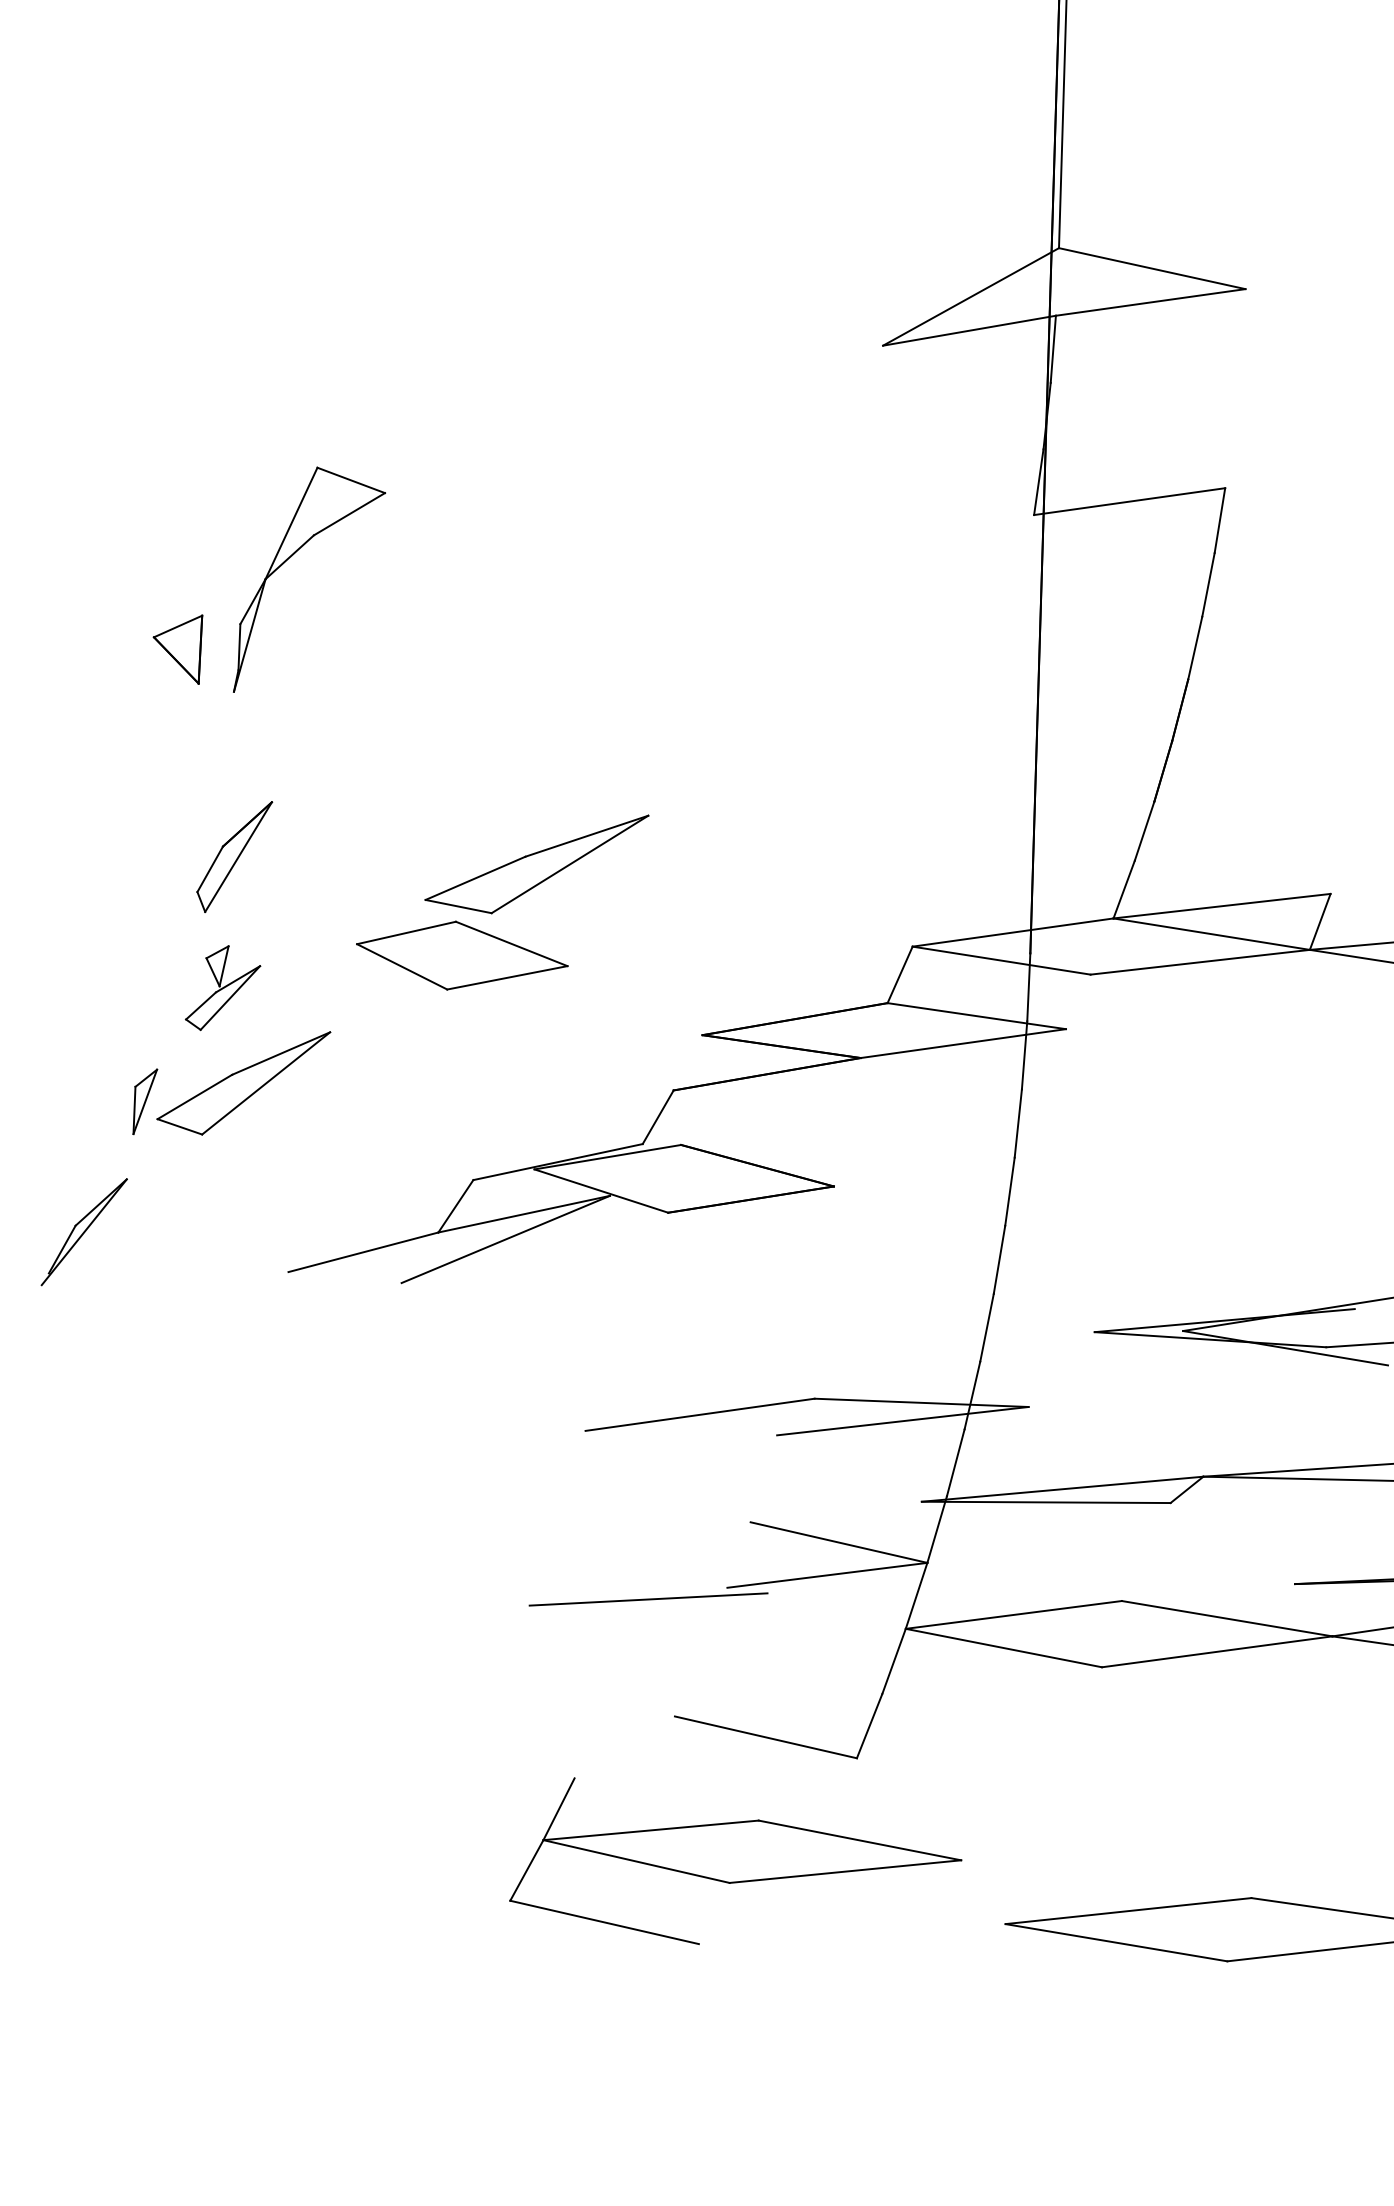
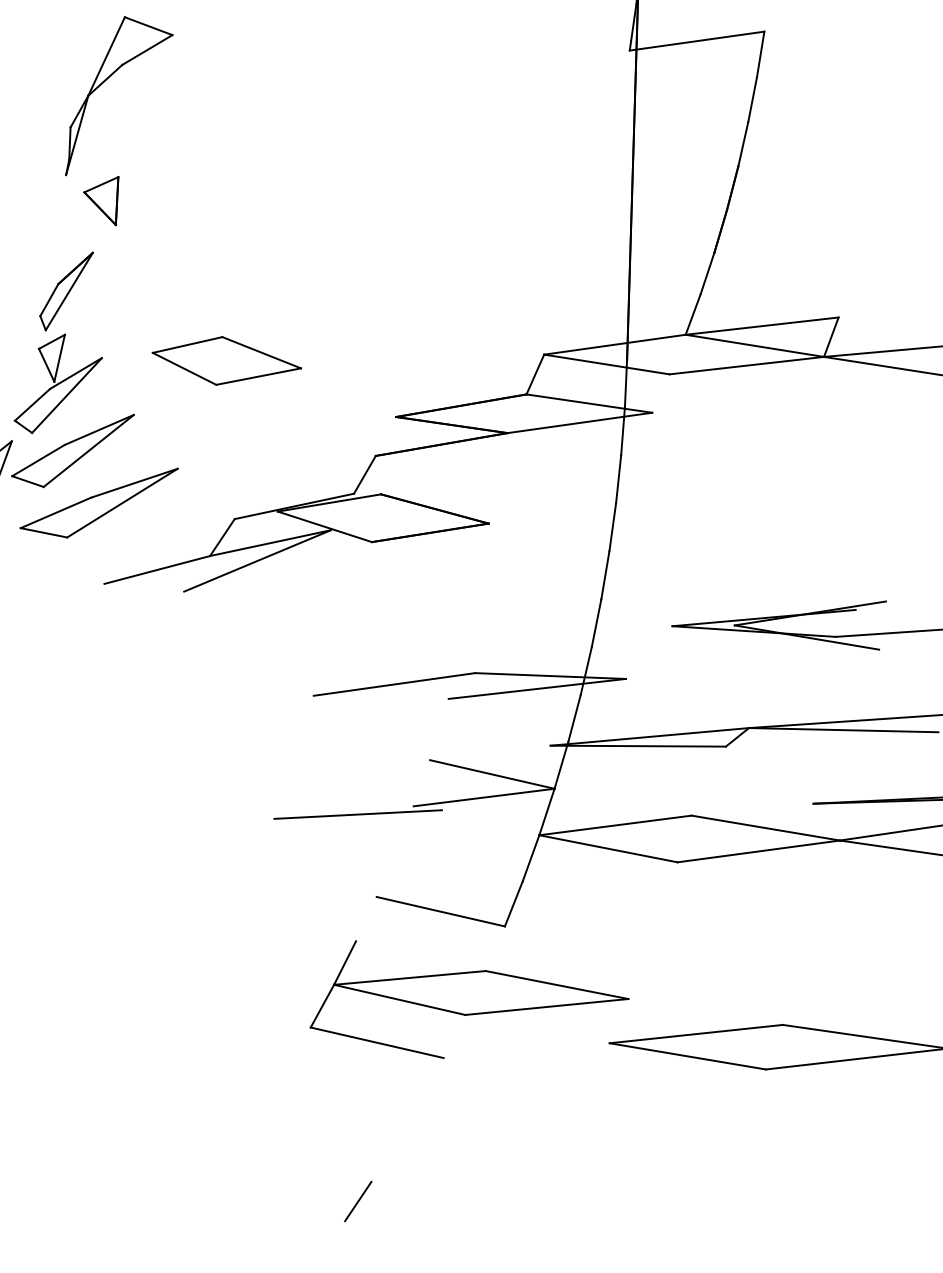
part: (177, 649) -> (100, 200), moved
part: (536, 864) -> (98, 503), moved
part: (222, 987) -> (57, 383), size x1.67
part: (735, 1860) -> (469, 999), moved
line: (648, 2148) -> (358, 1201), added

